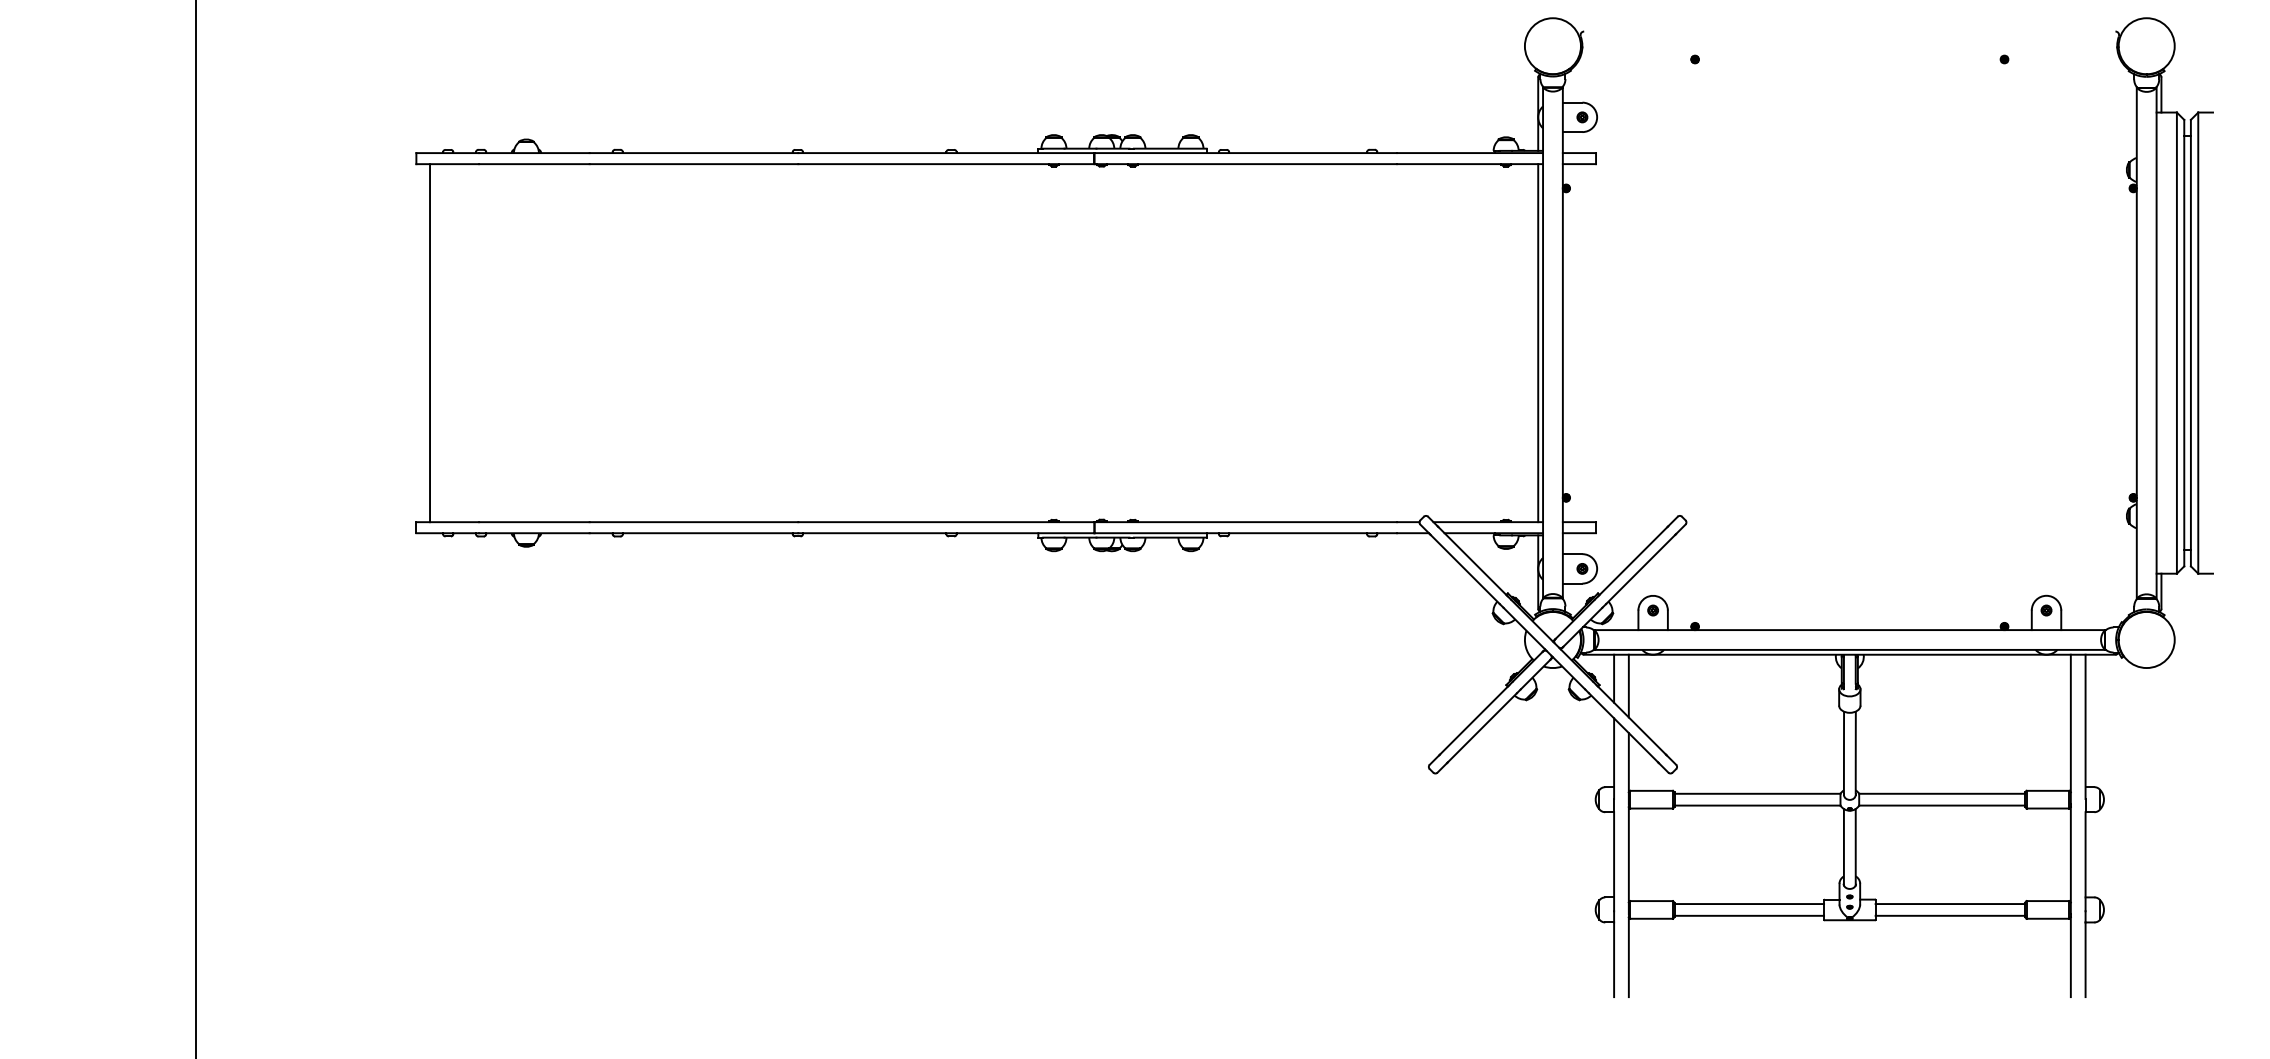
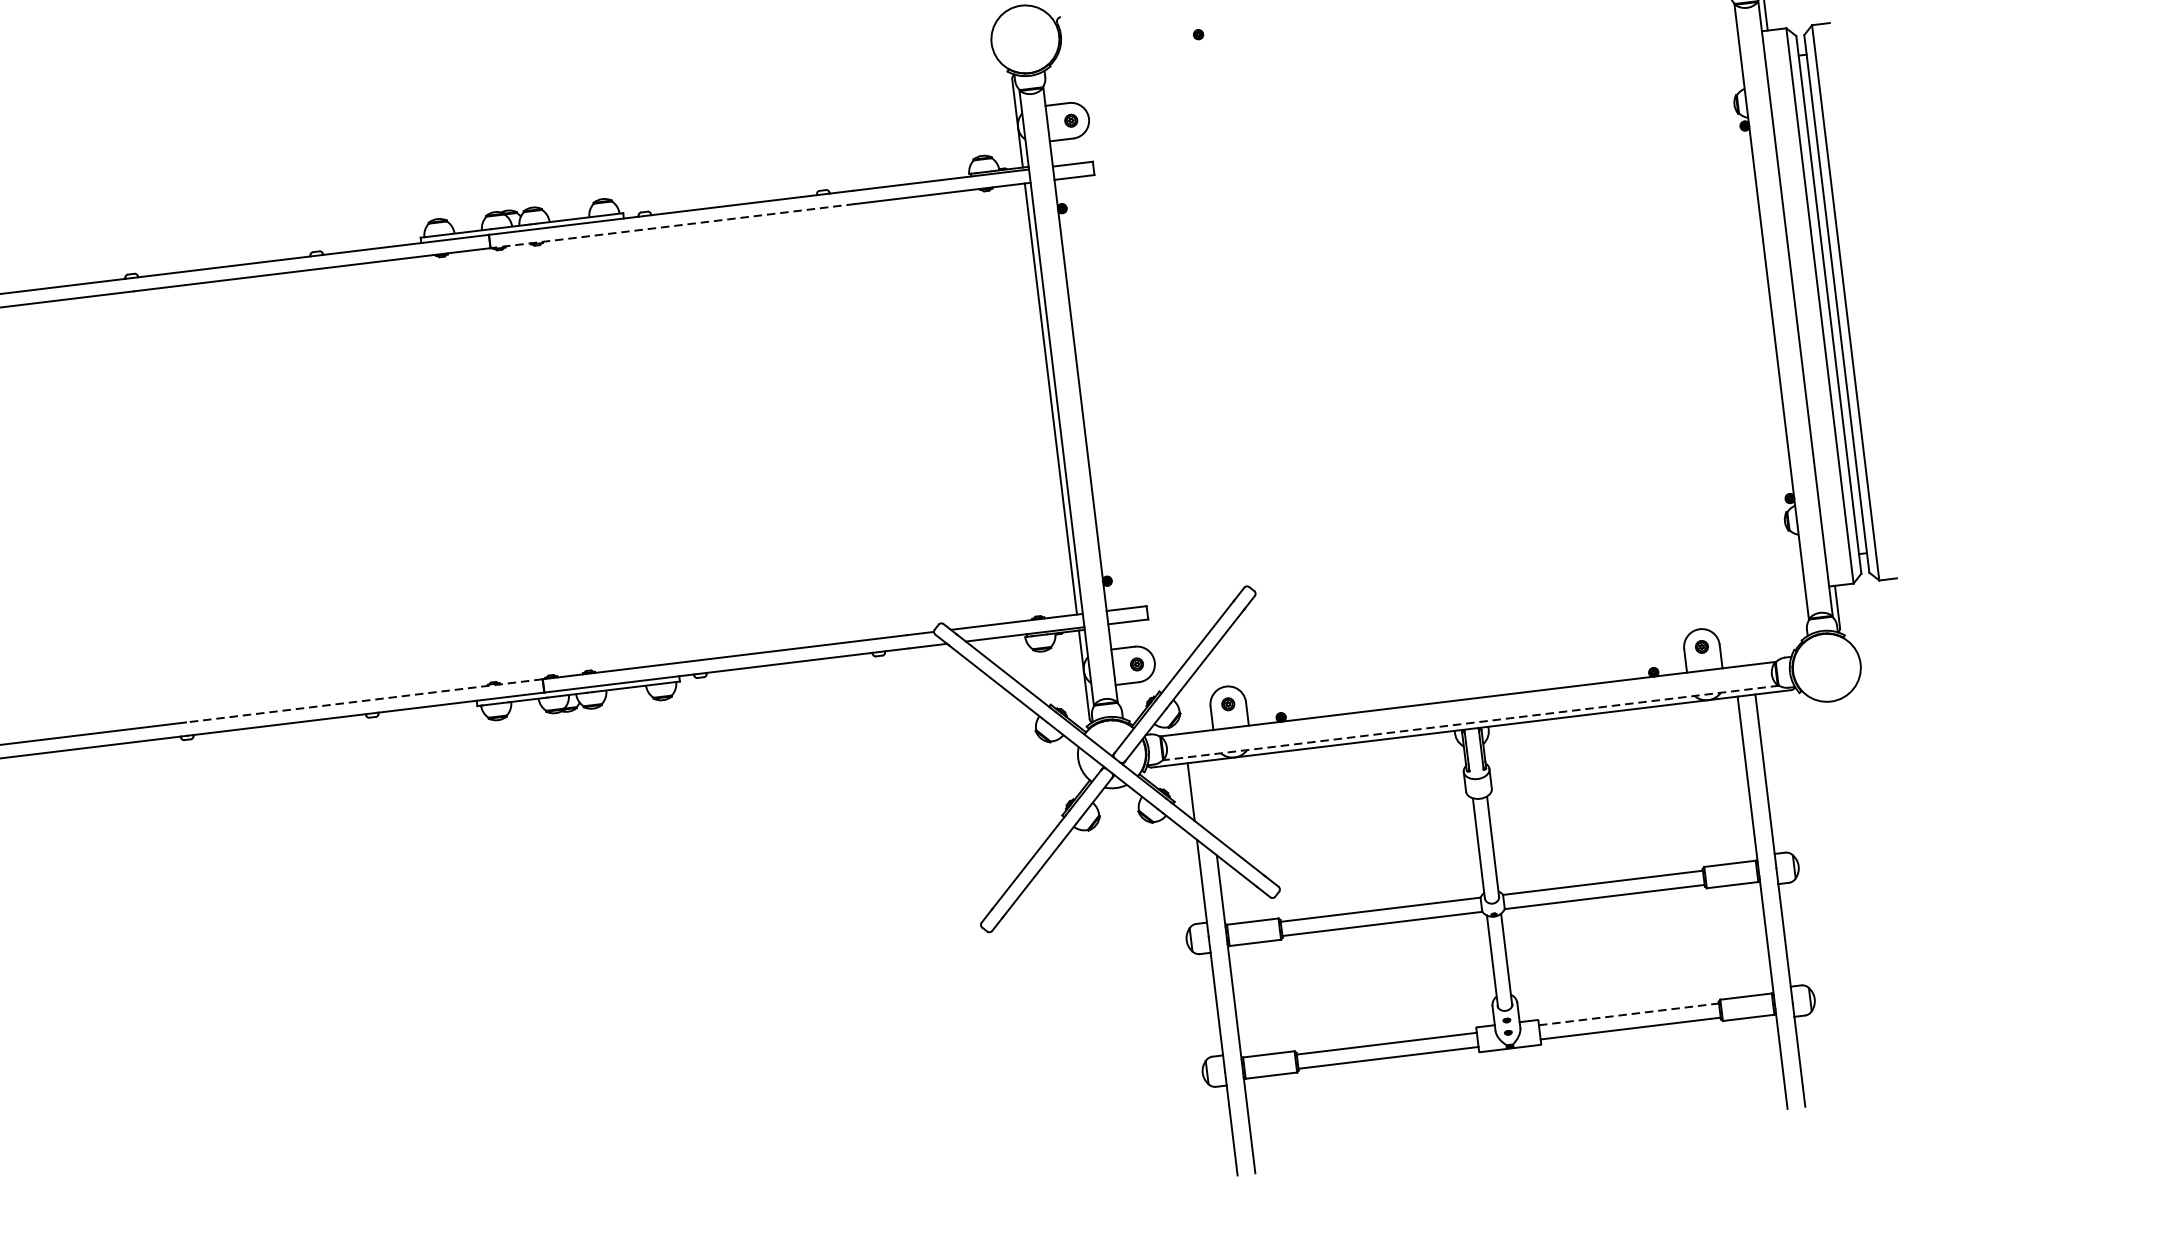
line: (1245, 164) -> (672, 226), solid -> dashed
line: (945, 522) -> (363, 701), solid -> dashed
line: (1849, 649) -> (1470, 722), solid -> dashed
line: (1628, 685) -> (1209, 798), removed
line: (1950, 904) -> (1629, 1014), solid -> dashed

